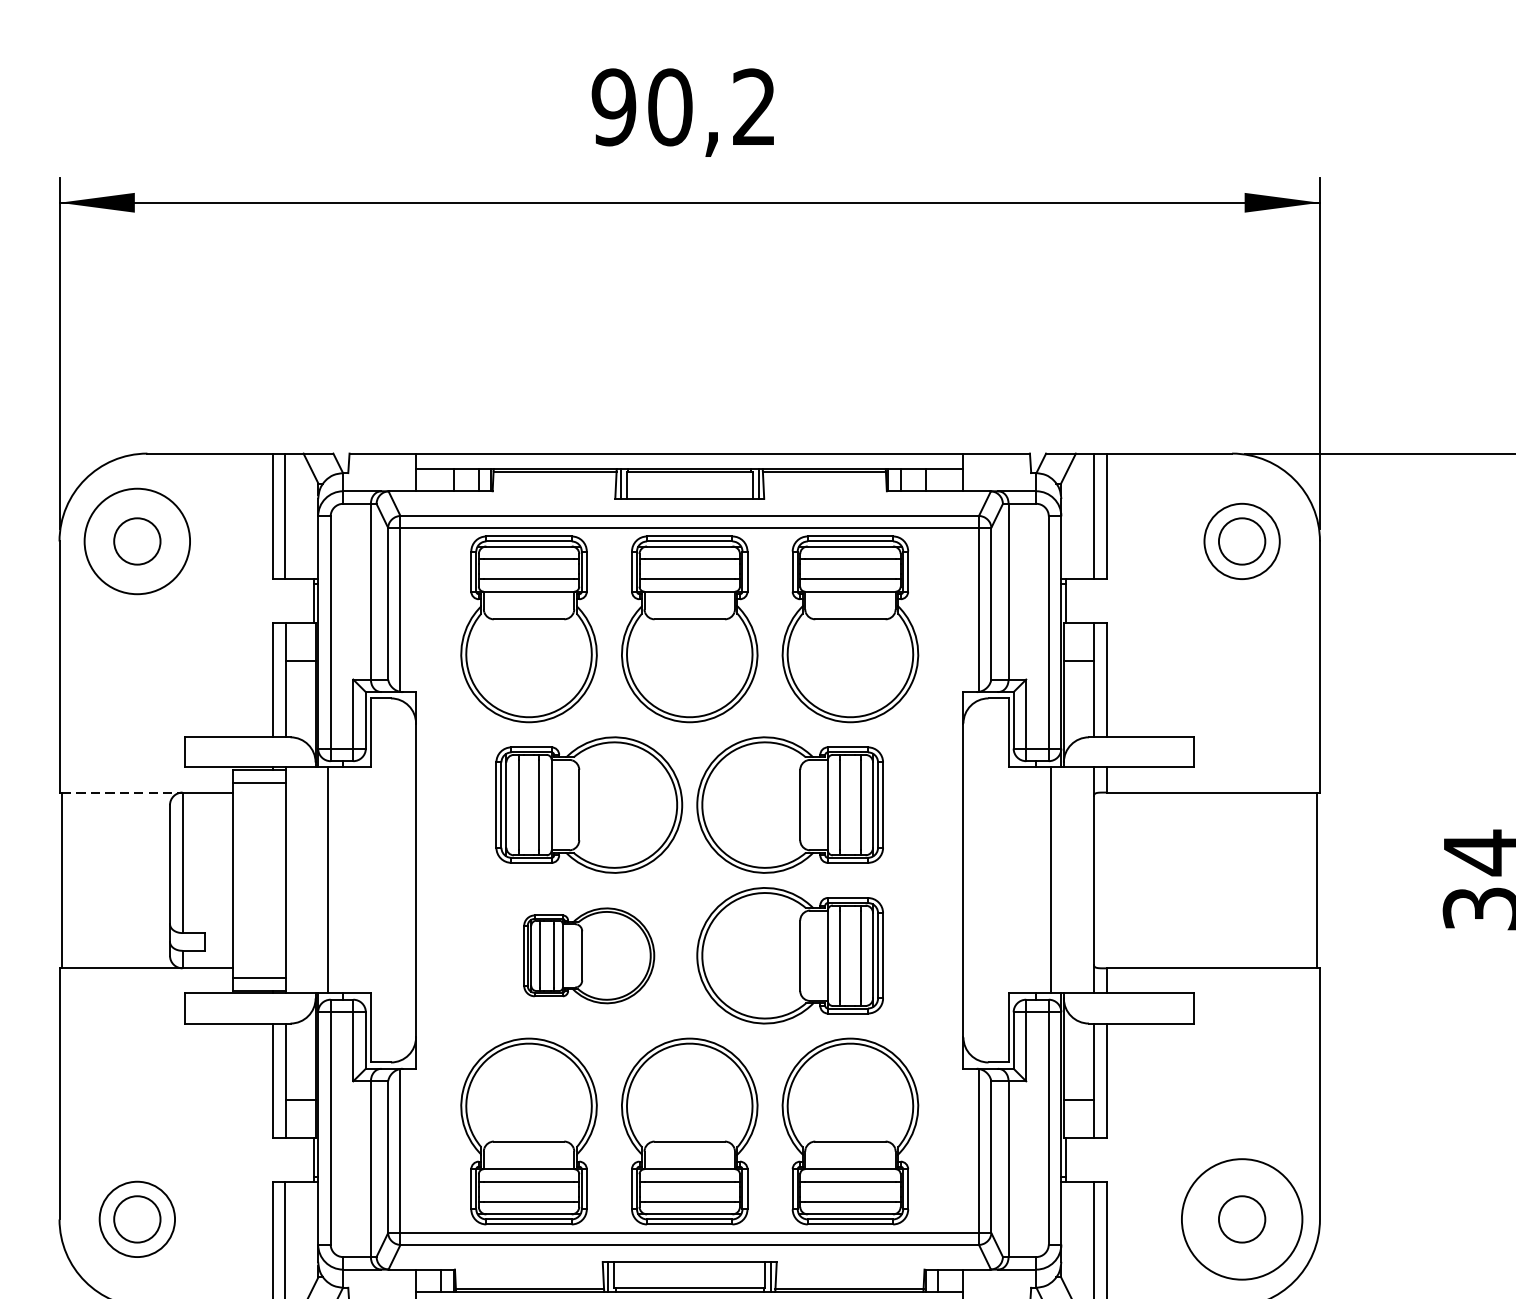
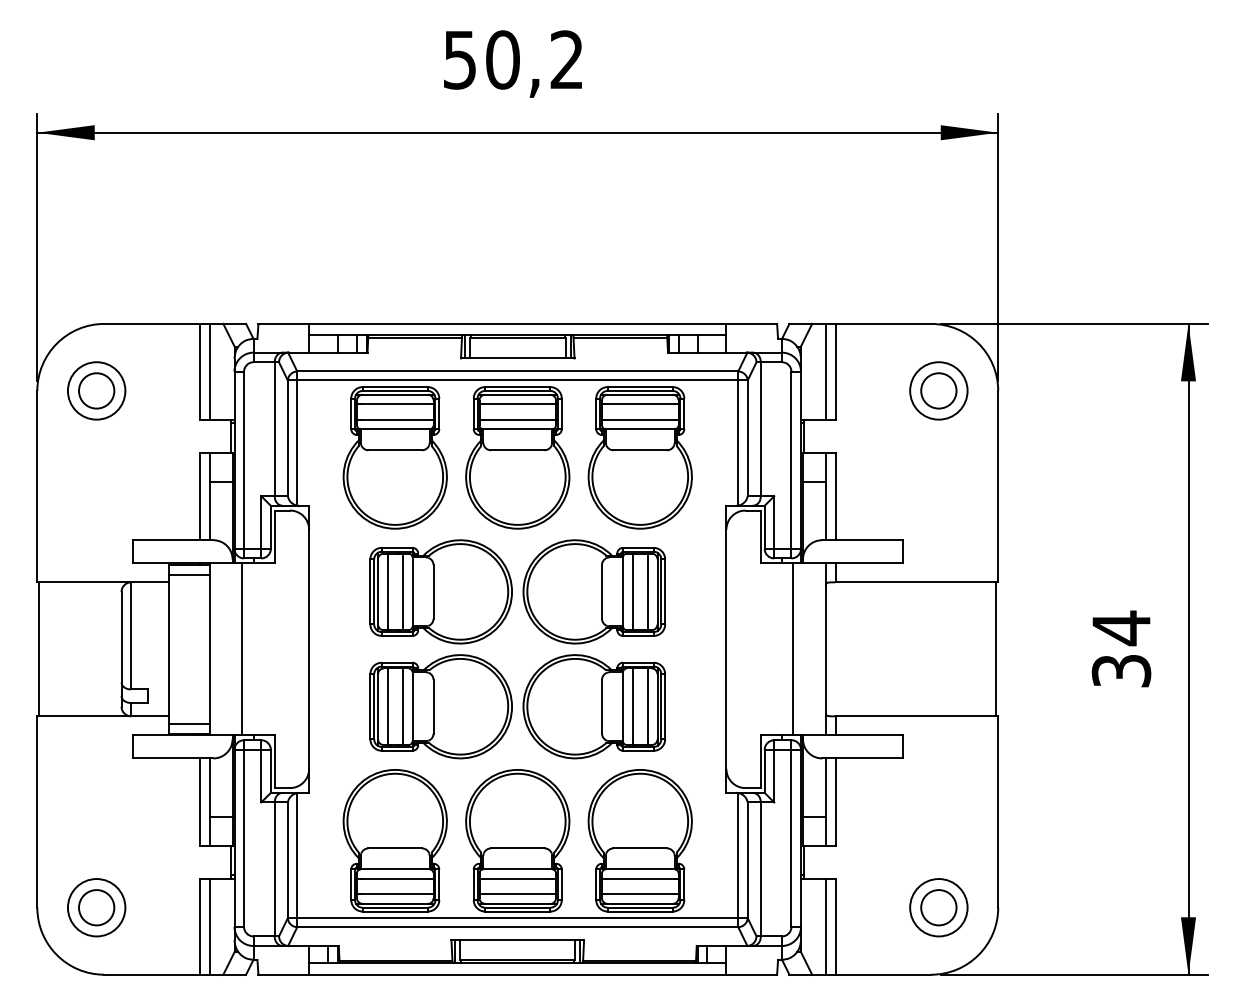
text: (613, 106) -> (459, 59), 90,2 -> 50,2
circle: (137, 540) -> (96, 390), size x0.71
line: (122, 792) -> (85, 582), dashed -> solid
part: (588, 955) -> (440, 706), size x1.43
circle: (1241, 1219) -> (938, 907), size x0.62

